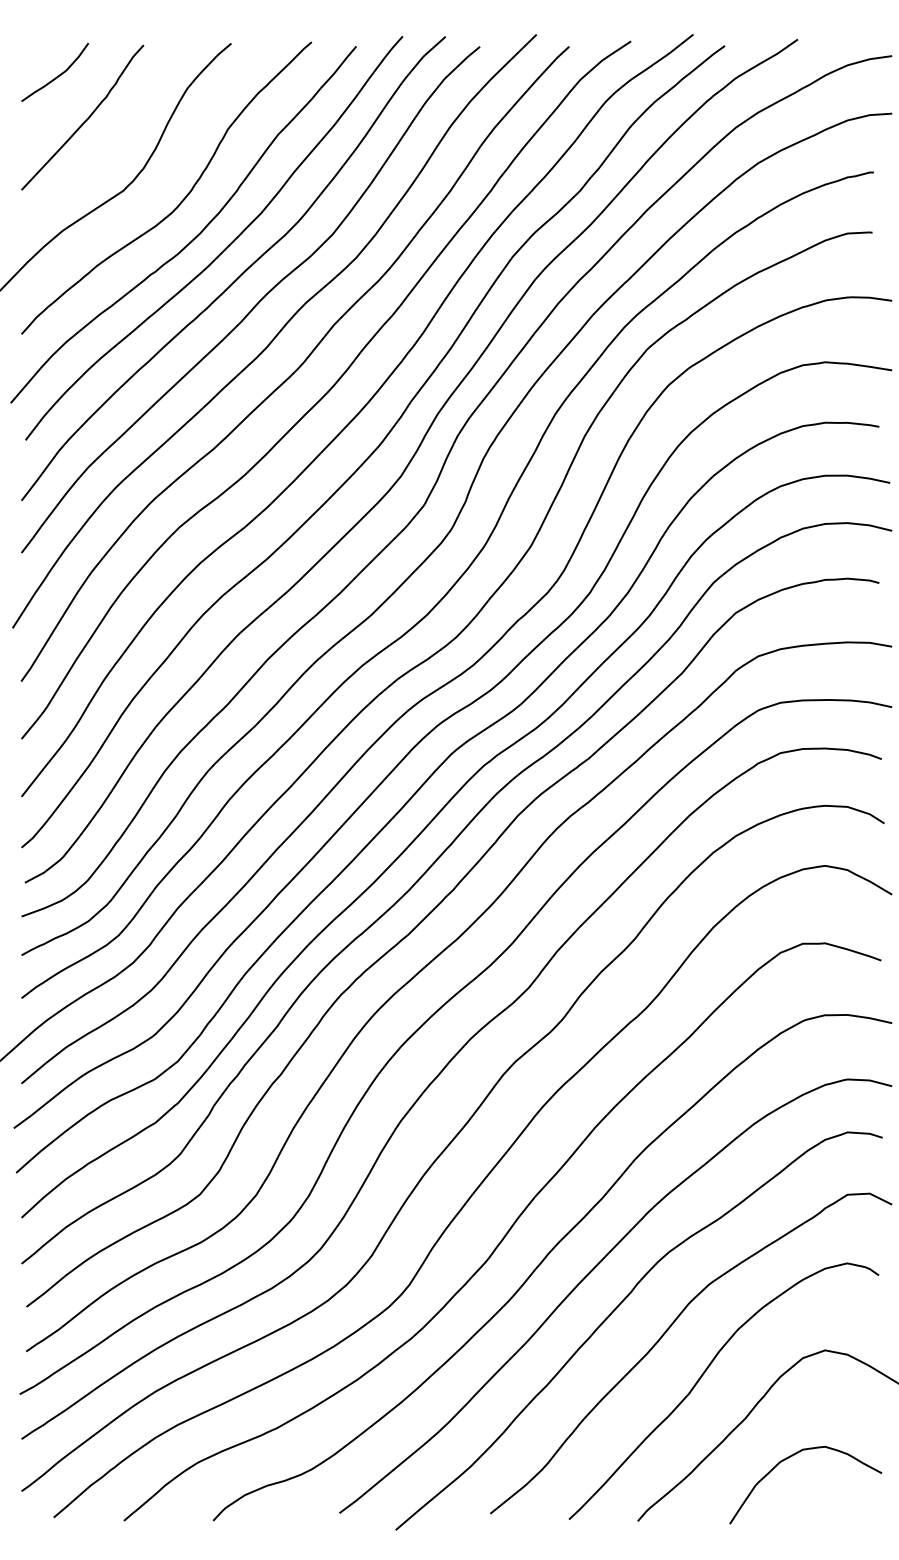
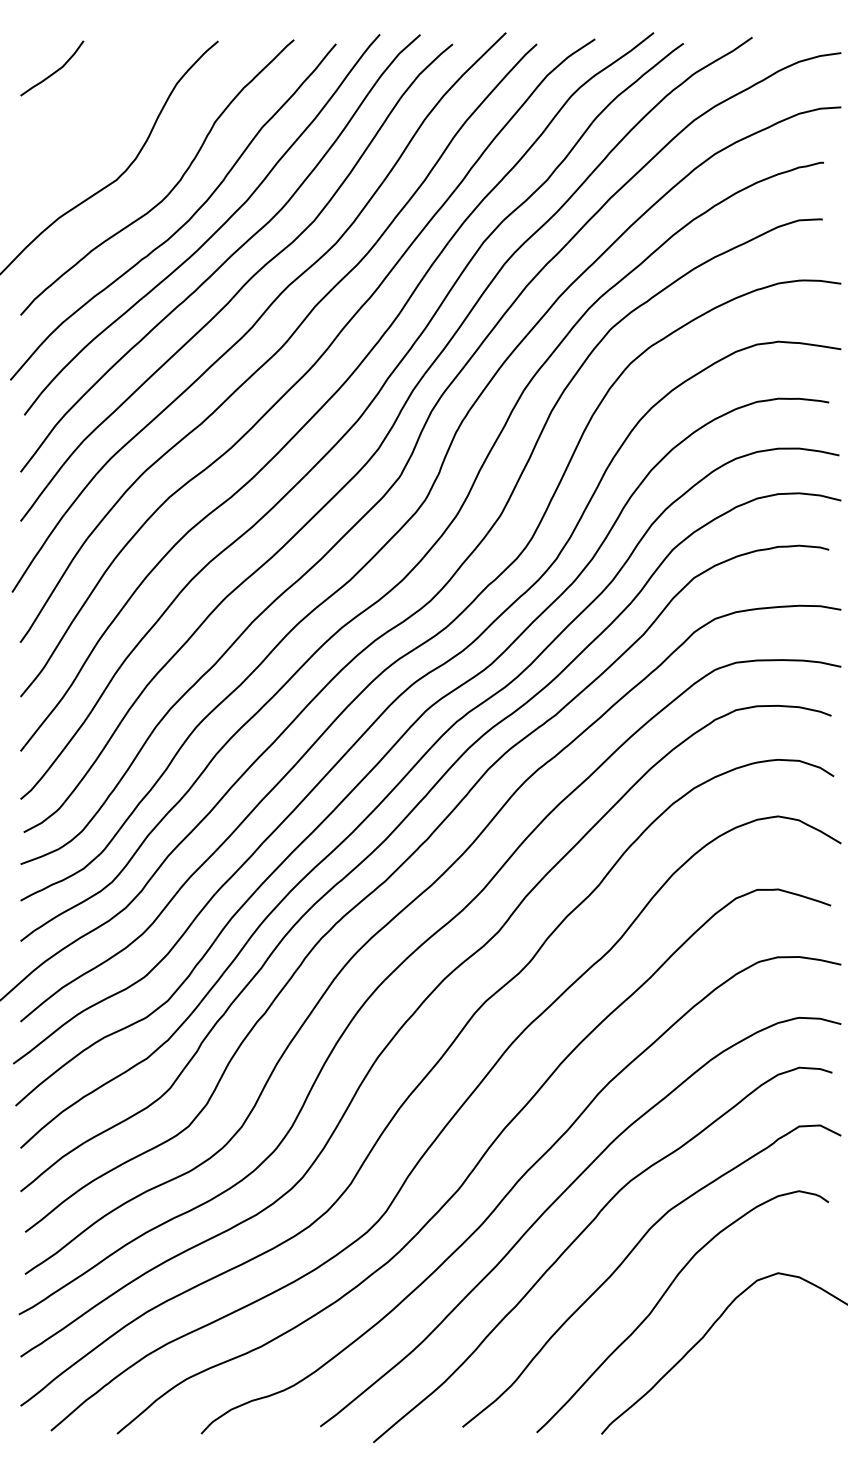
curve: (85, 119) -> (80, 112), removed
curve: (787, 1459) -> (742, 1376), removed

